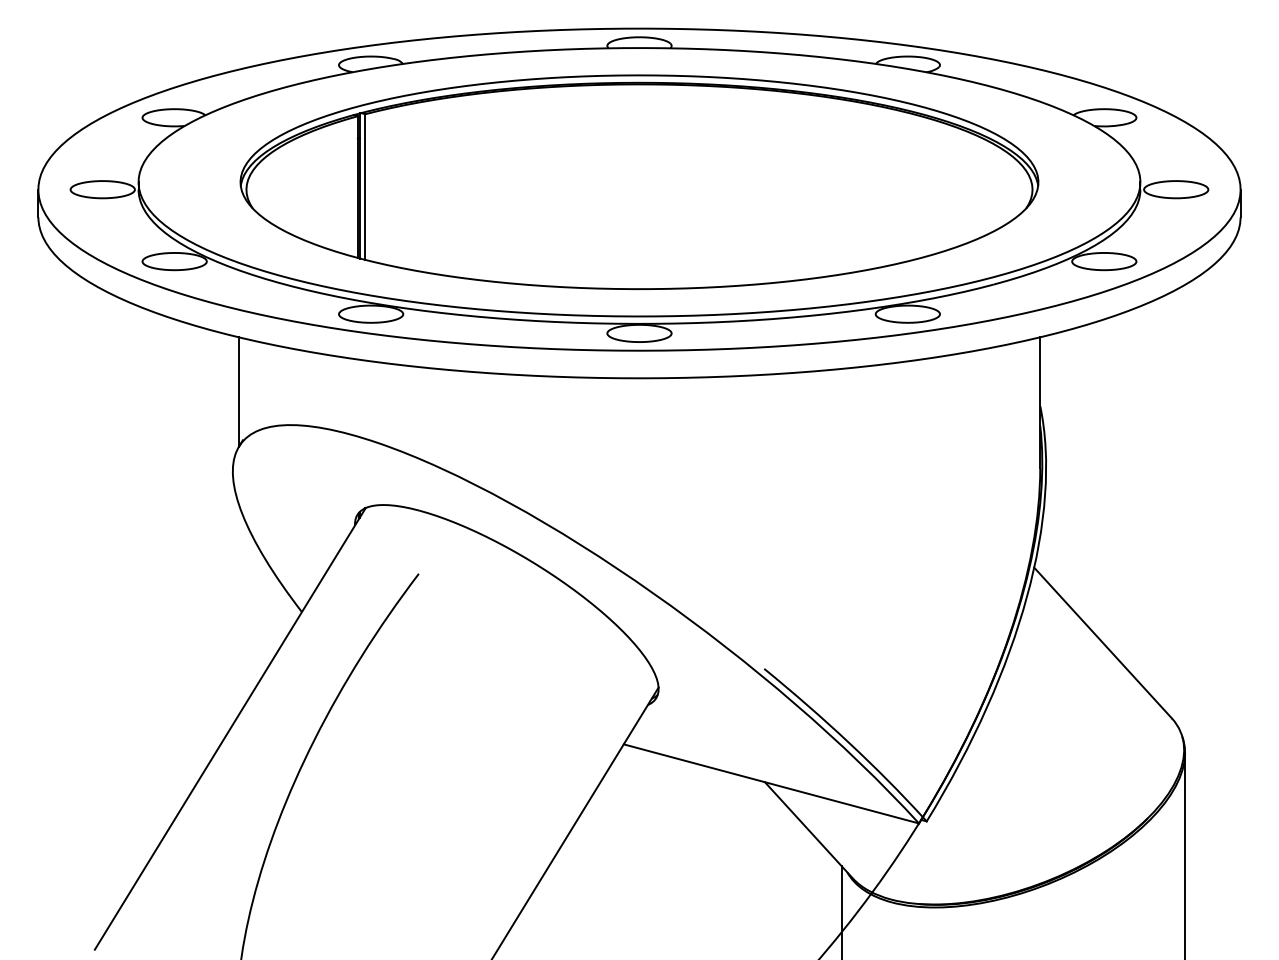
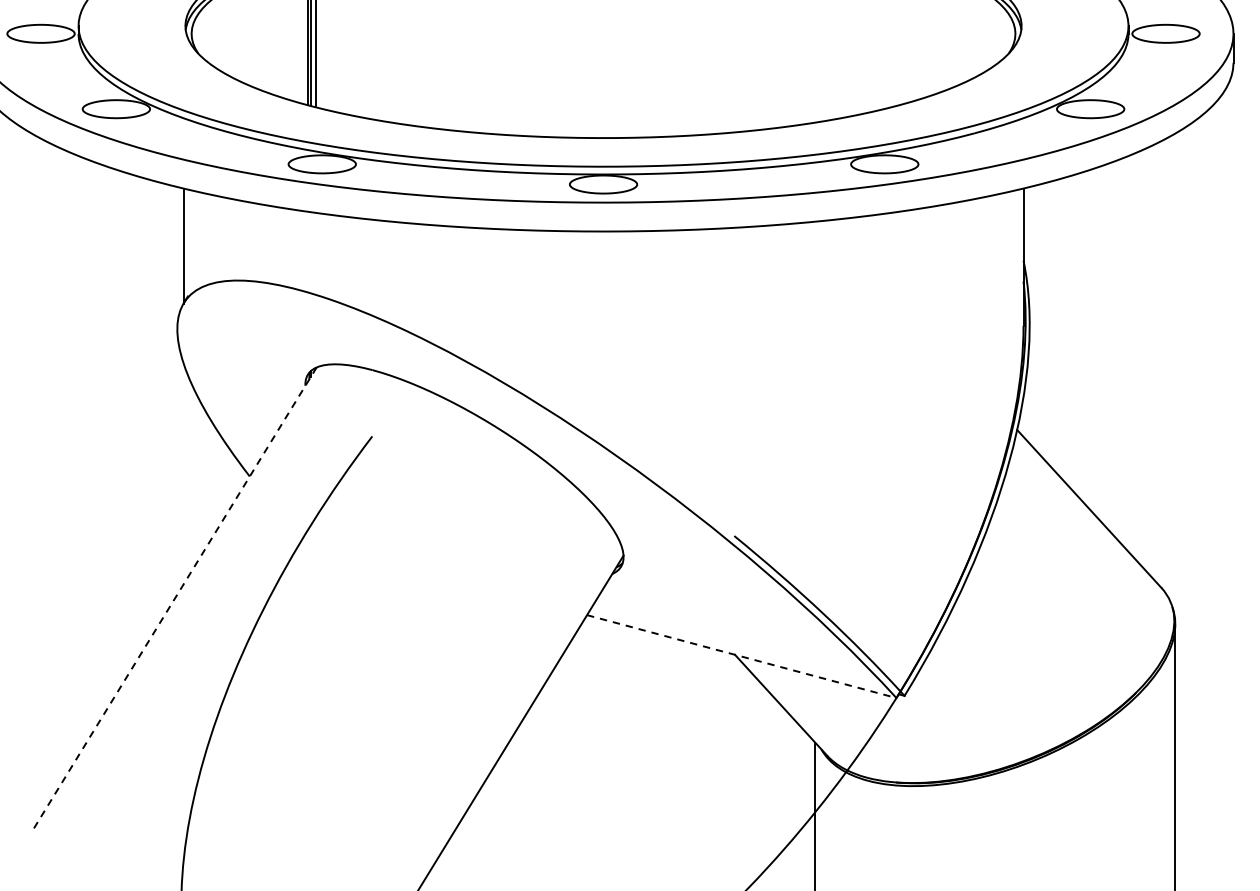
line: (230, 729) -> (174, 599), solid -> dashed
line: (771, 783) -> (741, 656), solid -> dashed

